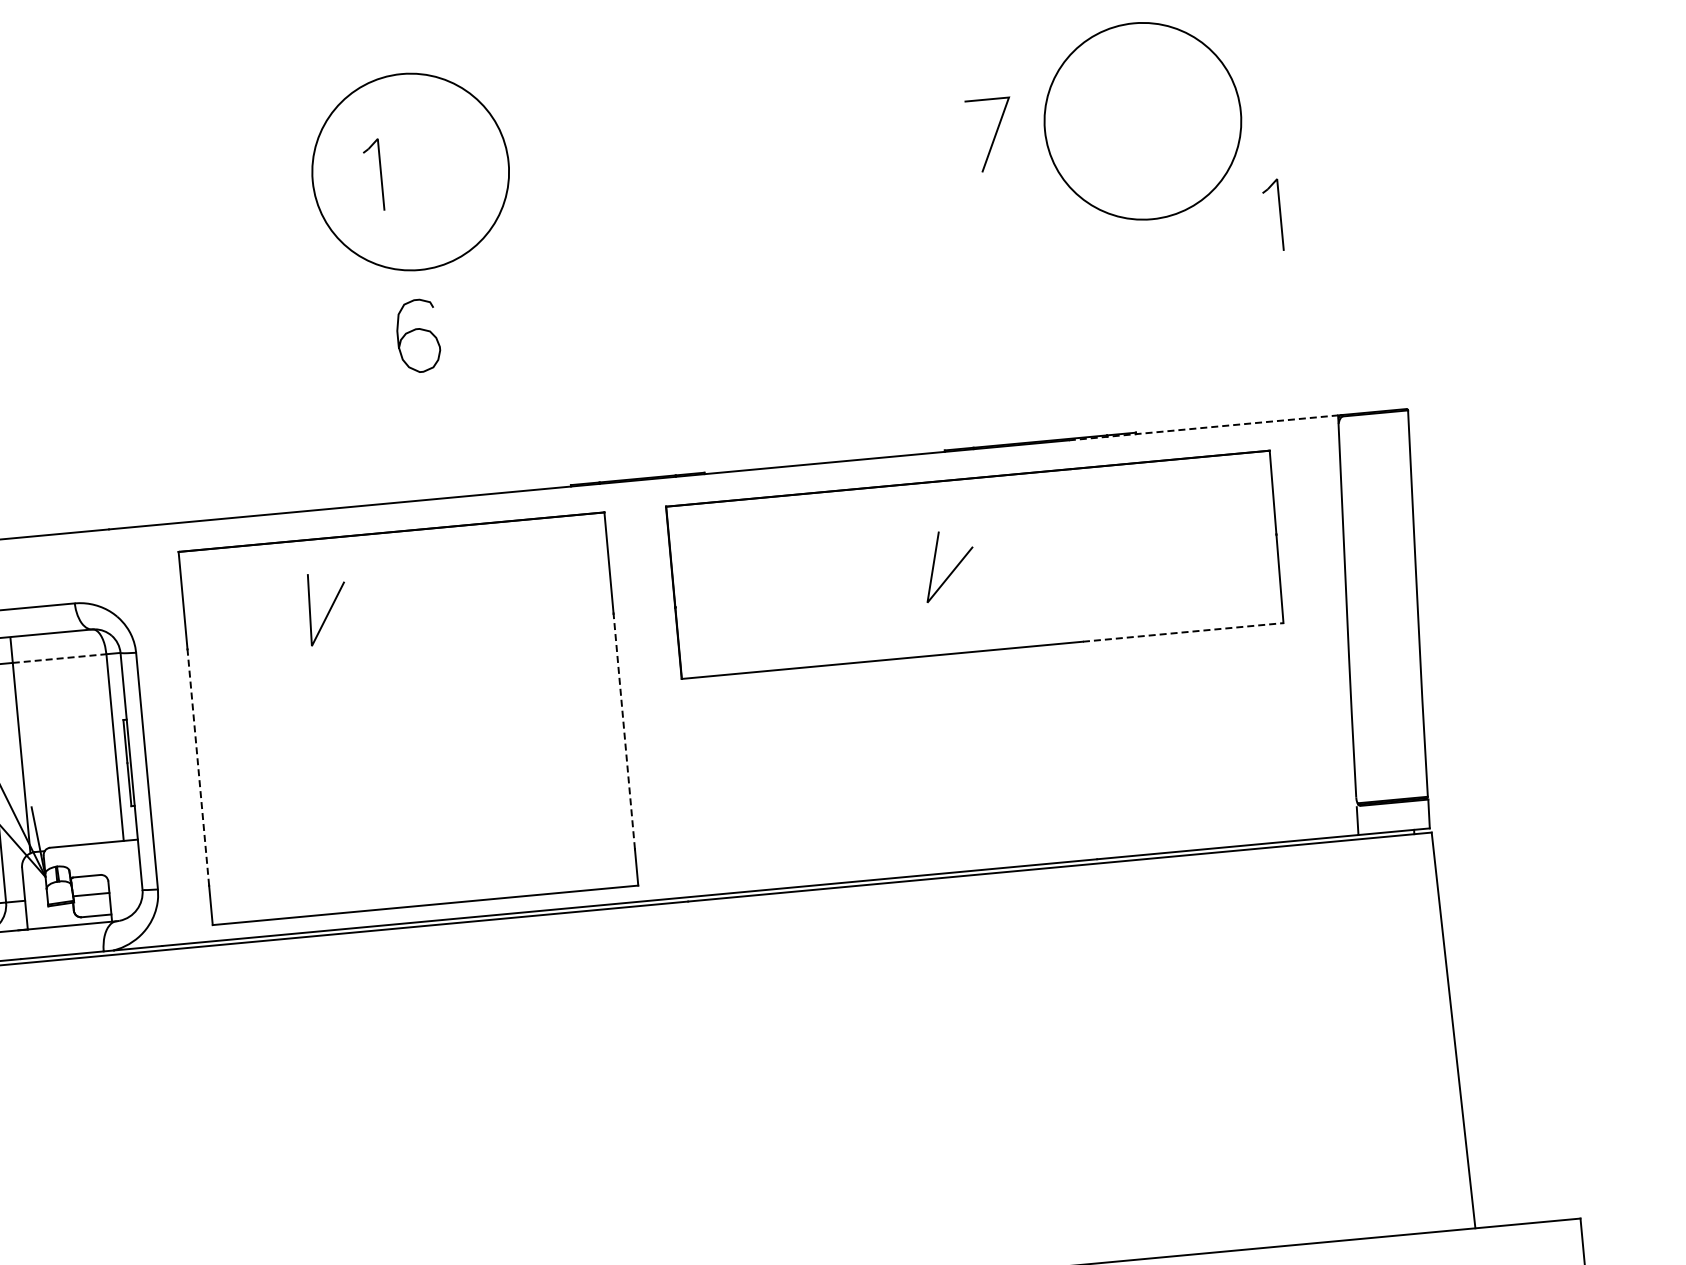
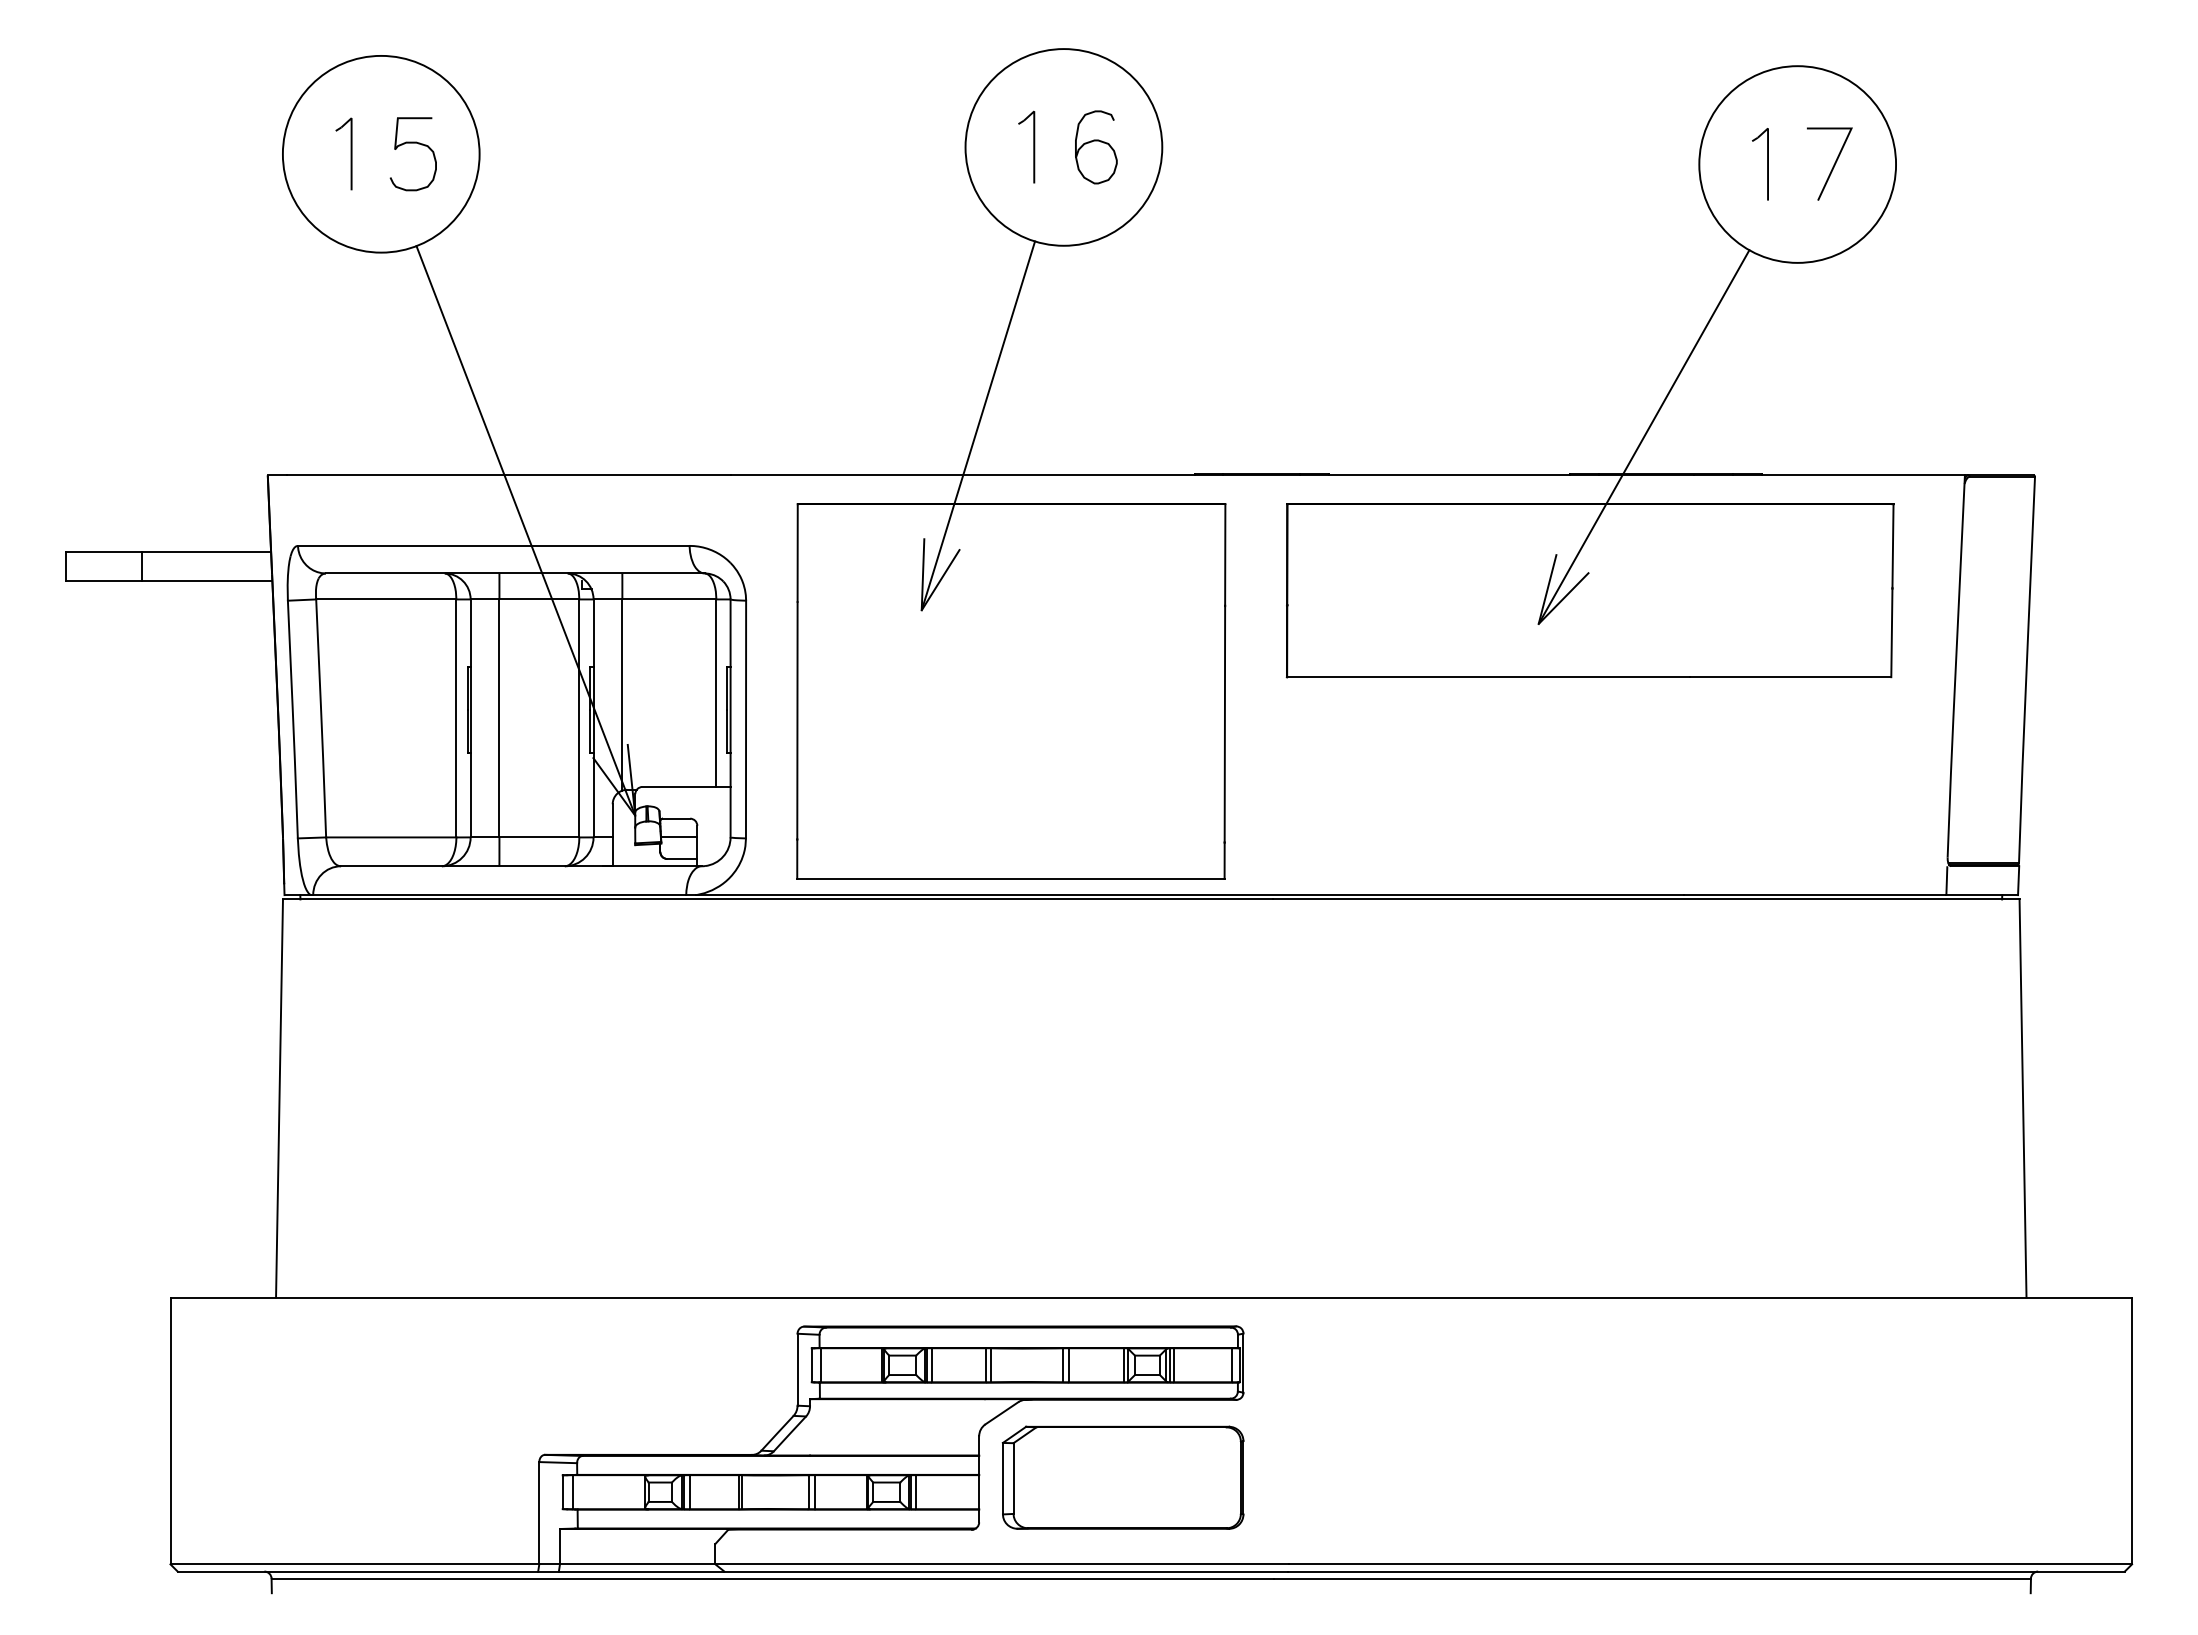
line: (994, 135) -> (1833, 164), moved
part: (1279, 215) -> (1767, 164), moved
curve: (417, 330) -> (1096, 141), moved
line: (1014, 407) -> (1643, 437), added
line: (1204, 427) -> (1830, 475), dashed -> solid
line: (351, 456) -> (978, 425), added
line: (1183, 632) -> (1790, 677), dashed -> solid
line: (59, 658) -> (669, 599), dashed -> solid
line: (623, 730) -> (1224, 723), dashed -> solid
line: (198, 767) -> (797, 720), dashed -> solid

